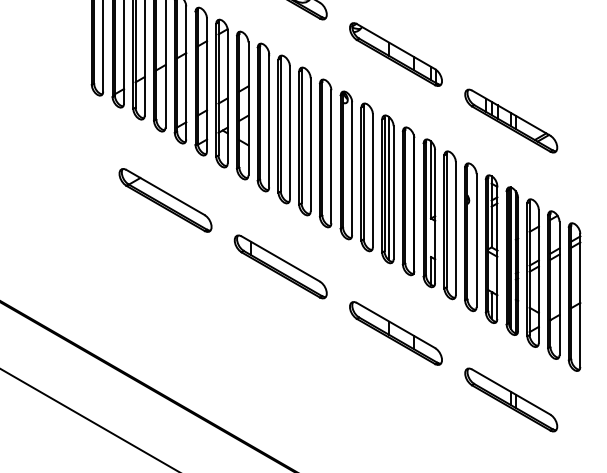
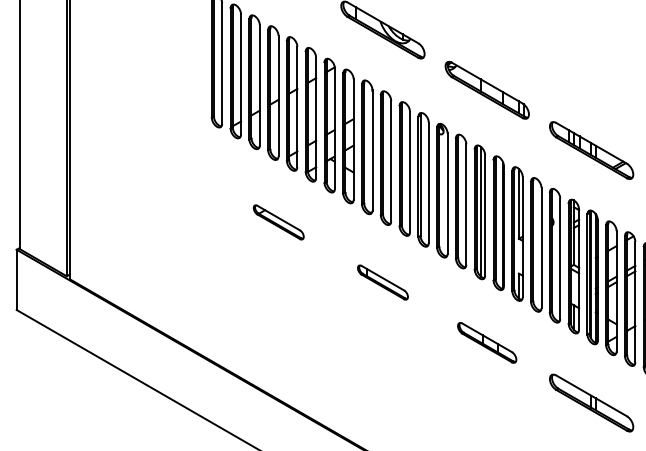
part: (165, 200) -> (278, 222), size x0.6
part: (280, 266) -> (382, 282), size x0.6
part: (395, 333) -> (486, 342), size x0.7

